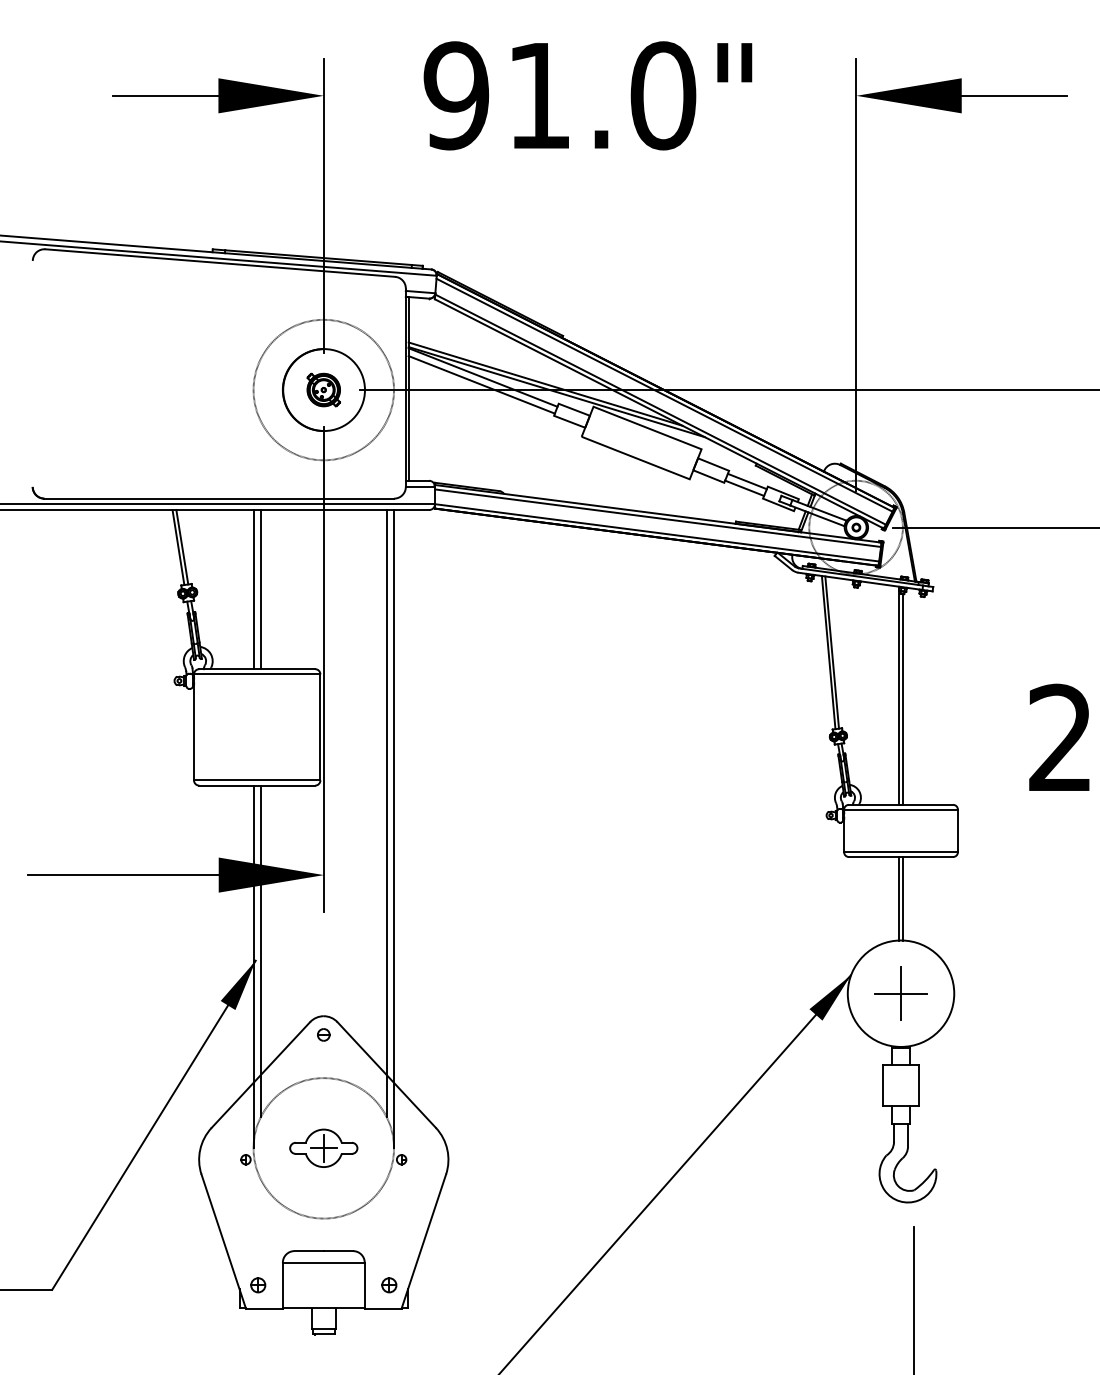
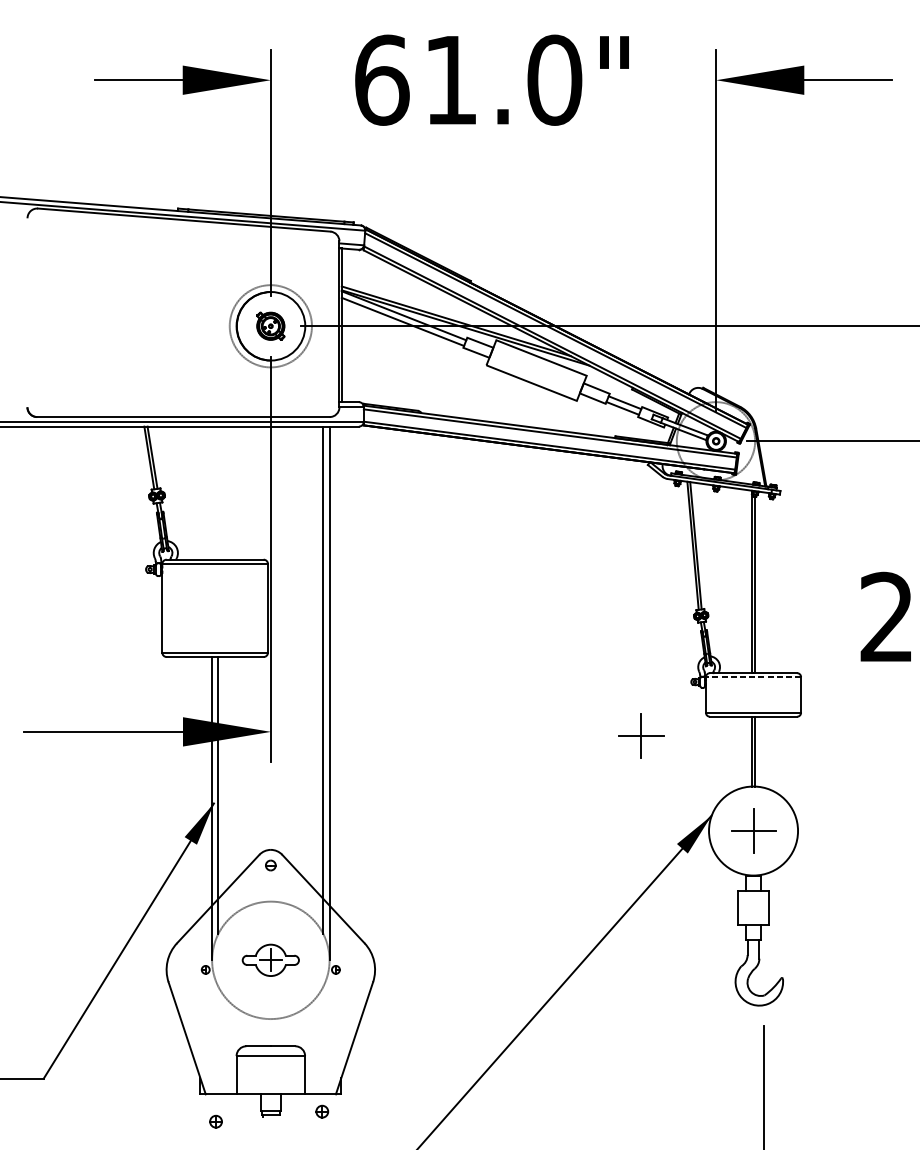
text: (456, 95) -> (381, 79), 91.0" -> 61.0"
circle: (323, 389) -> (270, 325), size x0.7
line: (253, 589) -> (212, 493), removed
line: (260, 589) -> (217, 493), removed
line: (901, 809) -> (753, 677), solid -> dashed
part: (766, 879) -> (641, 735), added
part: (258, 1285) -> (216, 1121), moved
part: (389, 1285) -> (322, 1111), moved

